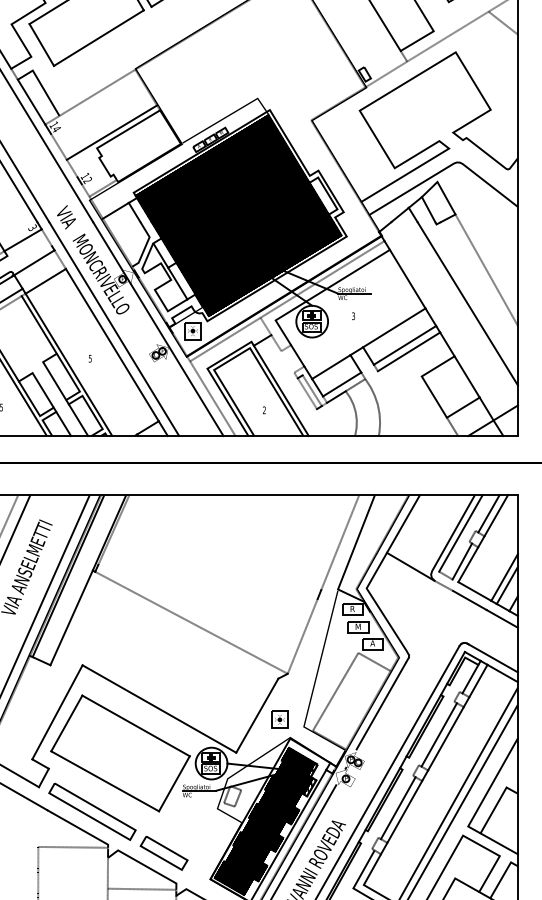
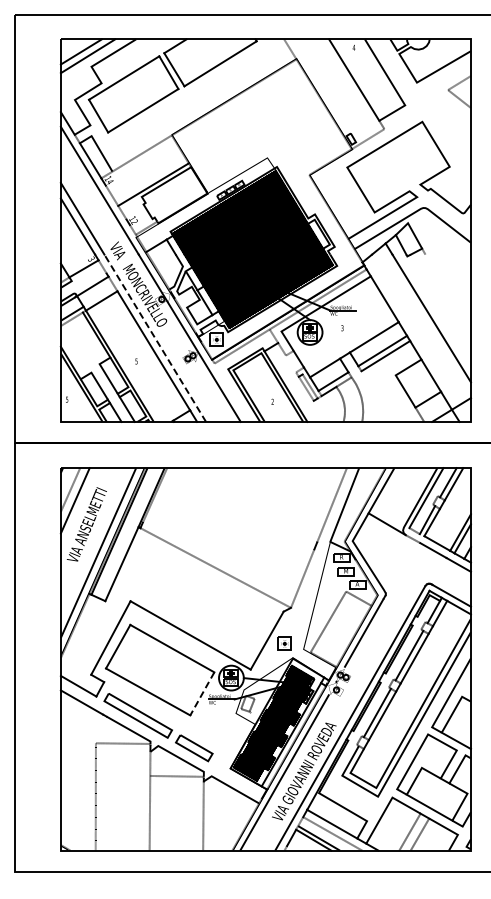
line: (448, 36) -> (416, 109), removed
line: (487, 273) -> (447, 294), removed
line: (114, 329) -> (155, 338), solid -> dashed
line: (212, 398) -> (232, 392), removed
line: (174, 783) -> (202, 693), solid -> dashed

